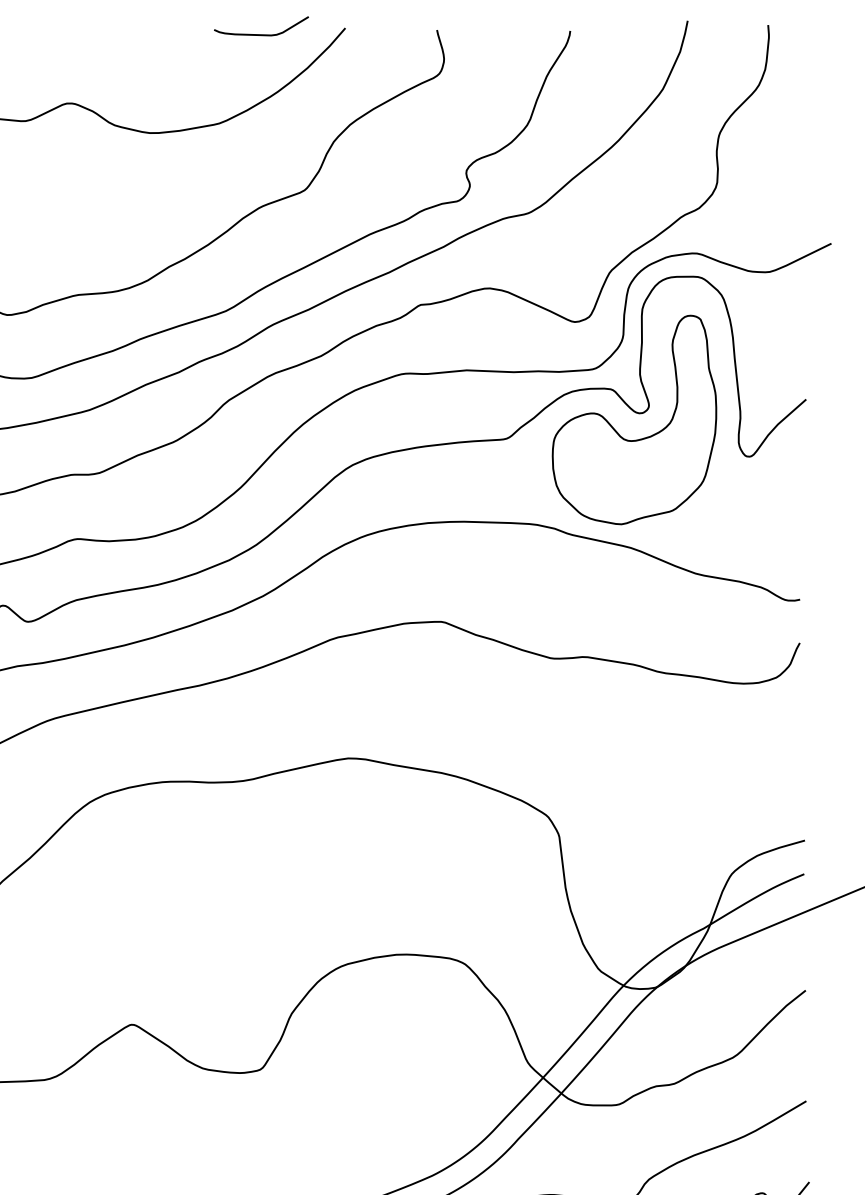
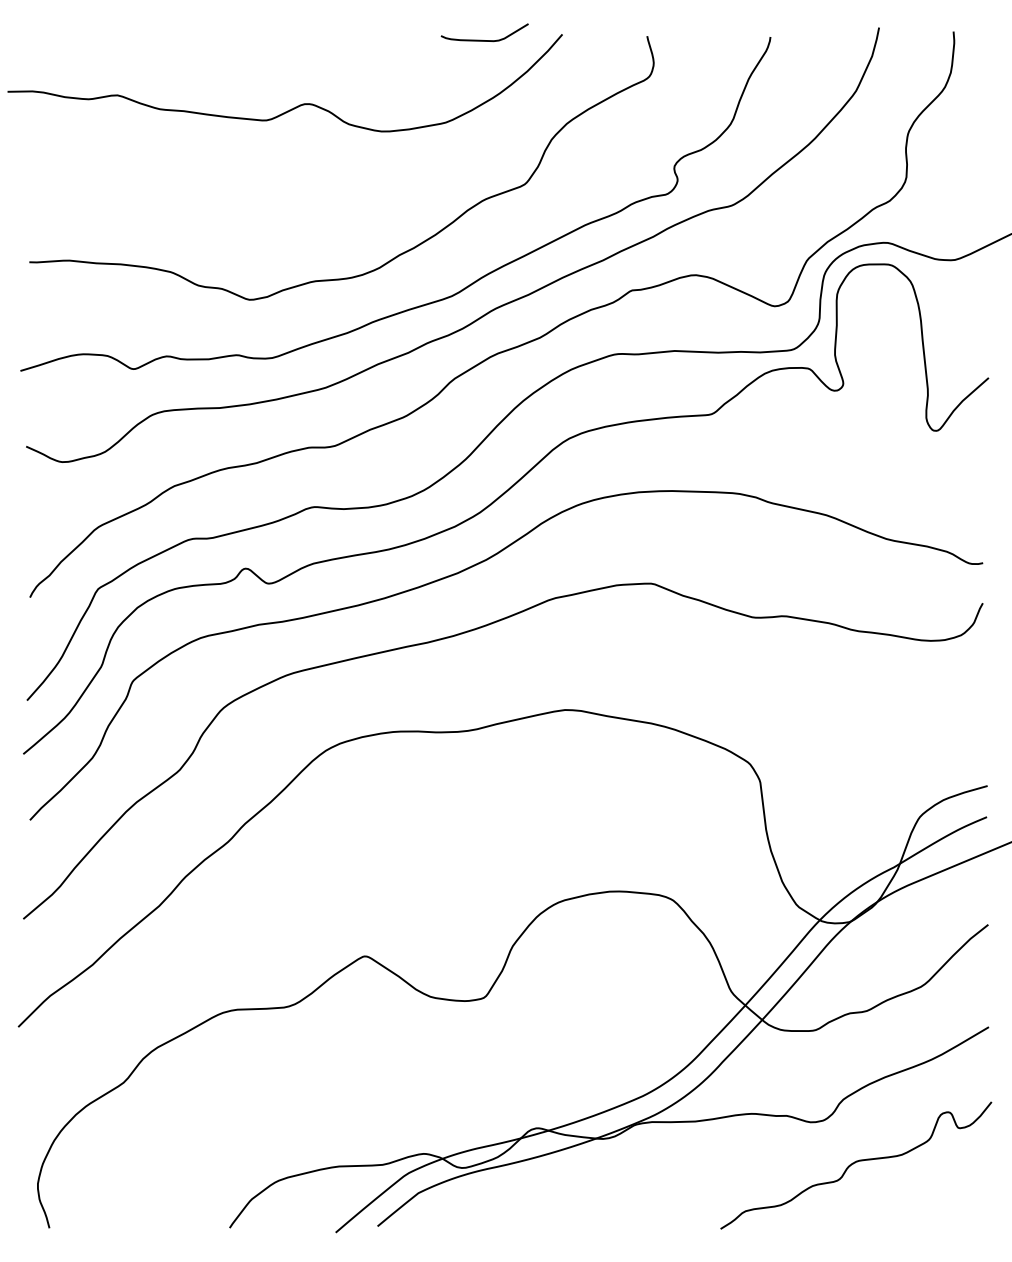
part: (637, 438) -> (832, 414), removed

